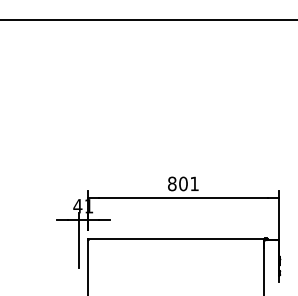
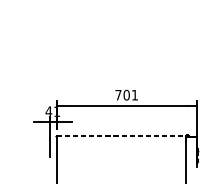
text: (172, 183) -> (118, 94), 801 -> 701
line: (176, 239) -> (121, 136), solid -> dashed

